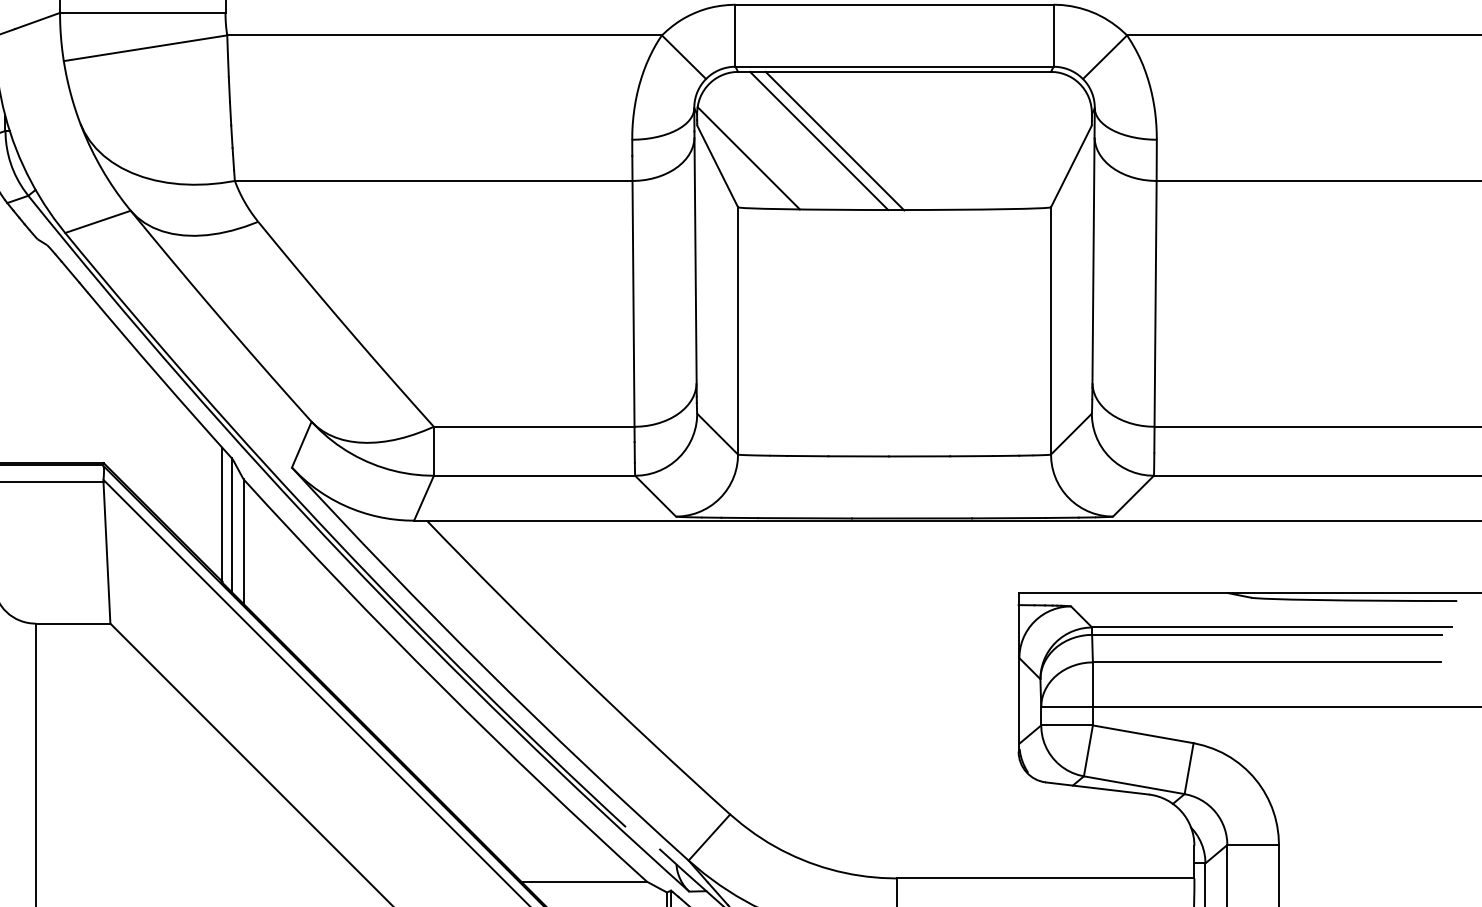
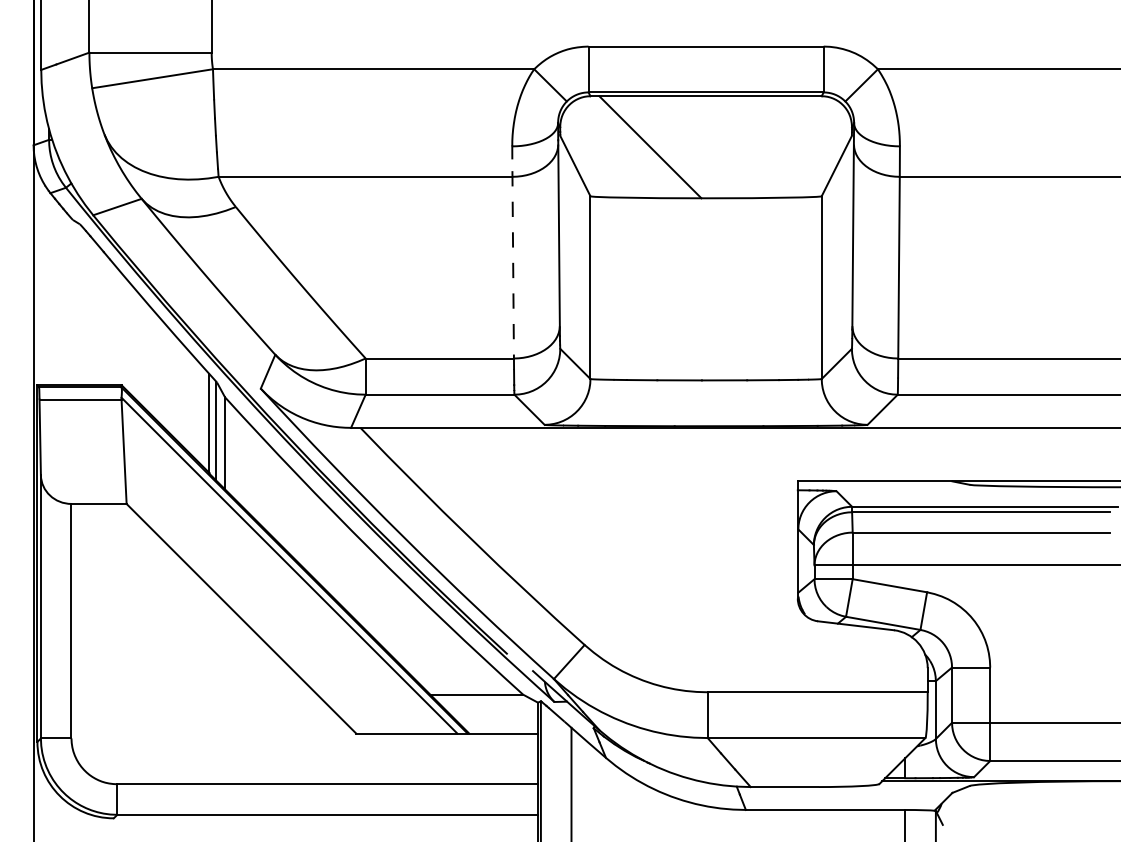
line: (834, 141) -> (661, 147), removed
line: (748, 157) -> (598, 159), removed
line: (633, 299) -> (513, 264), solid -> dashed

